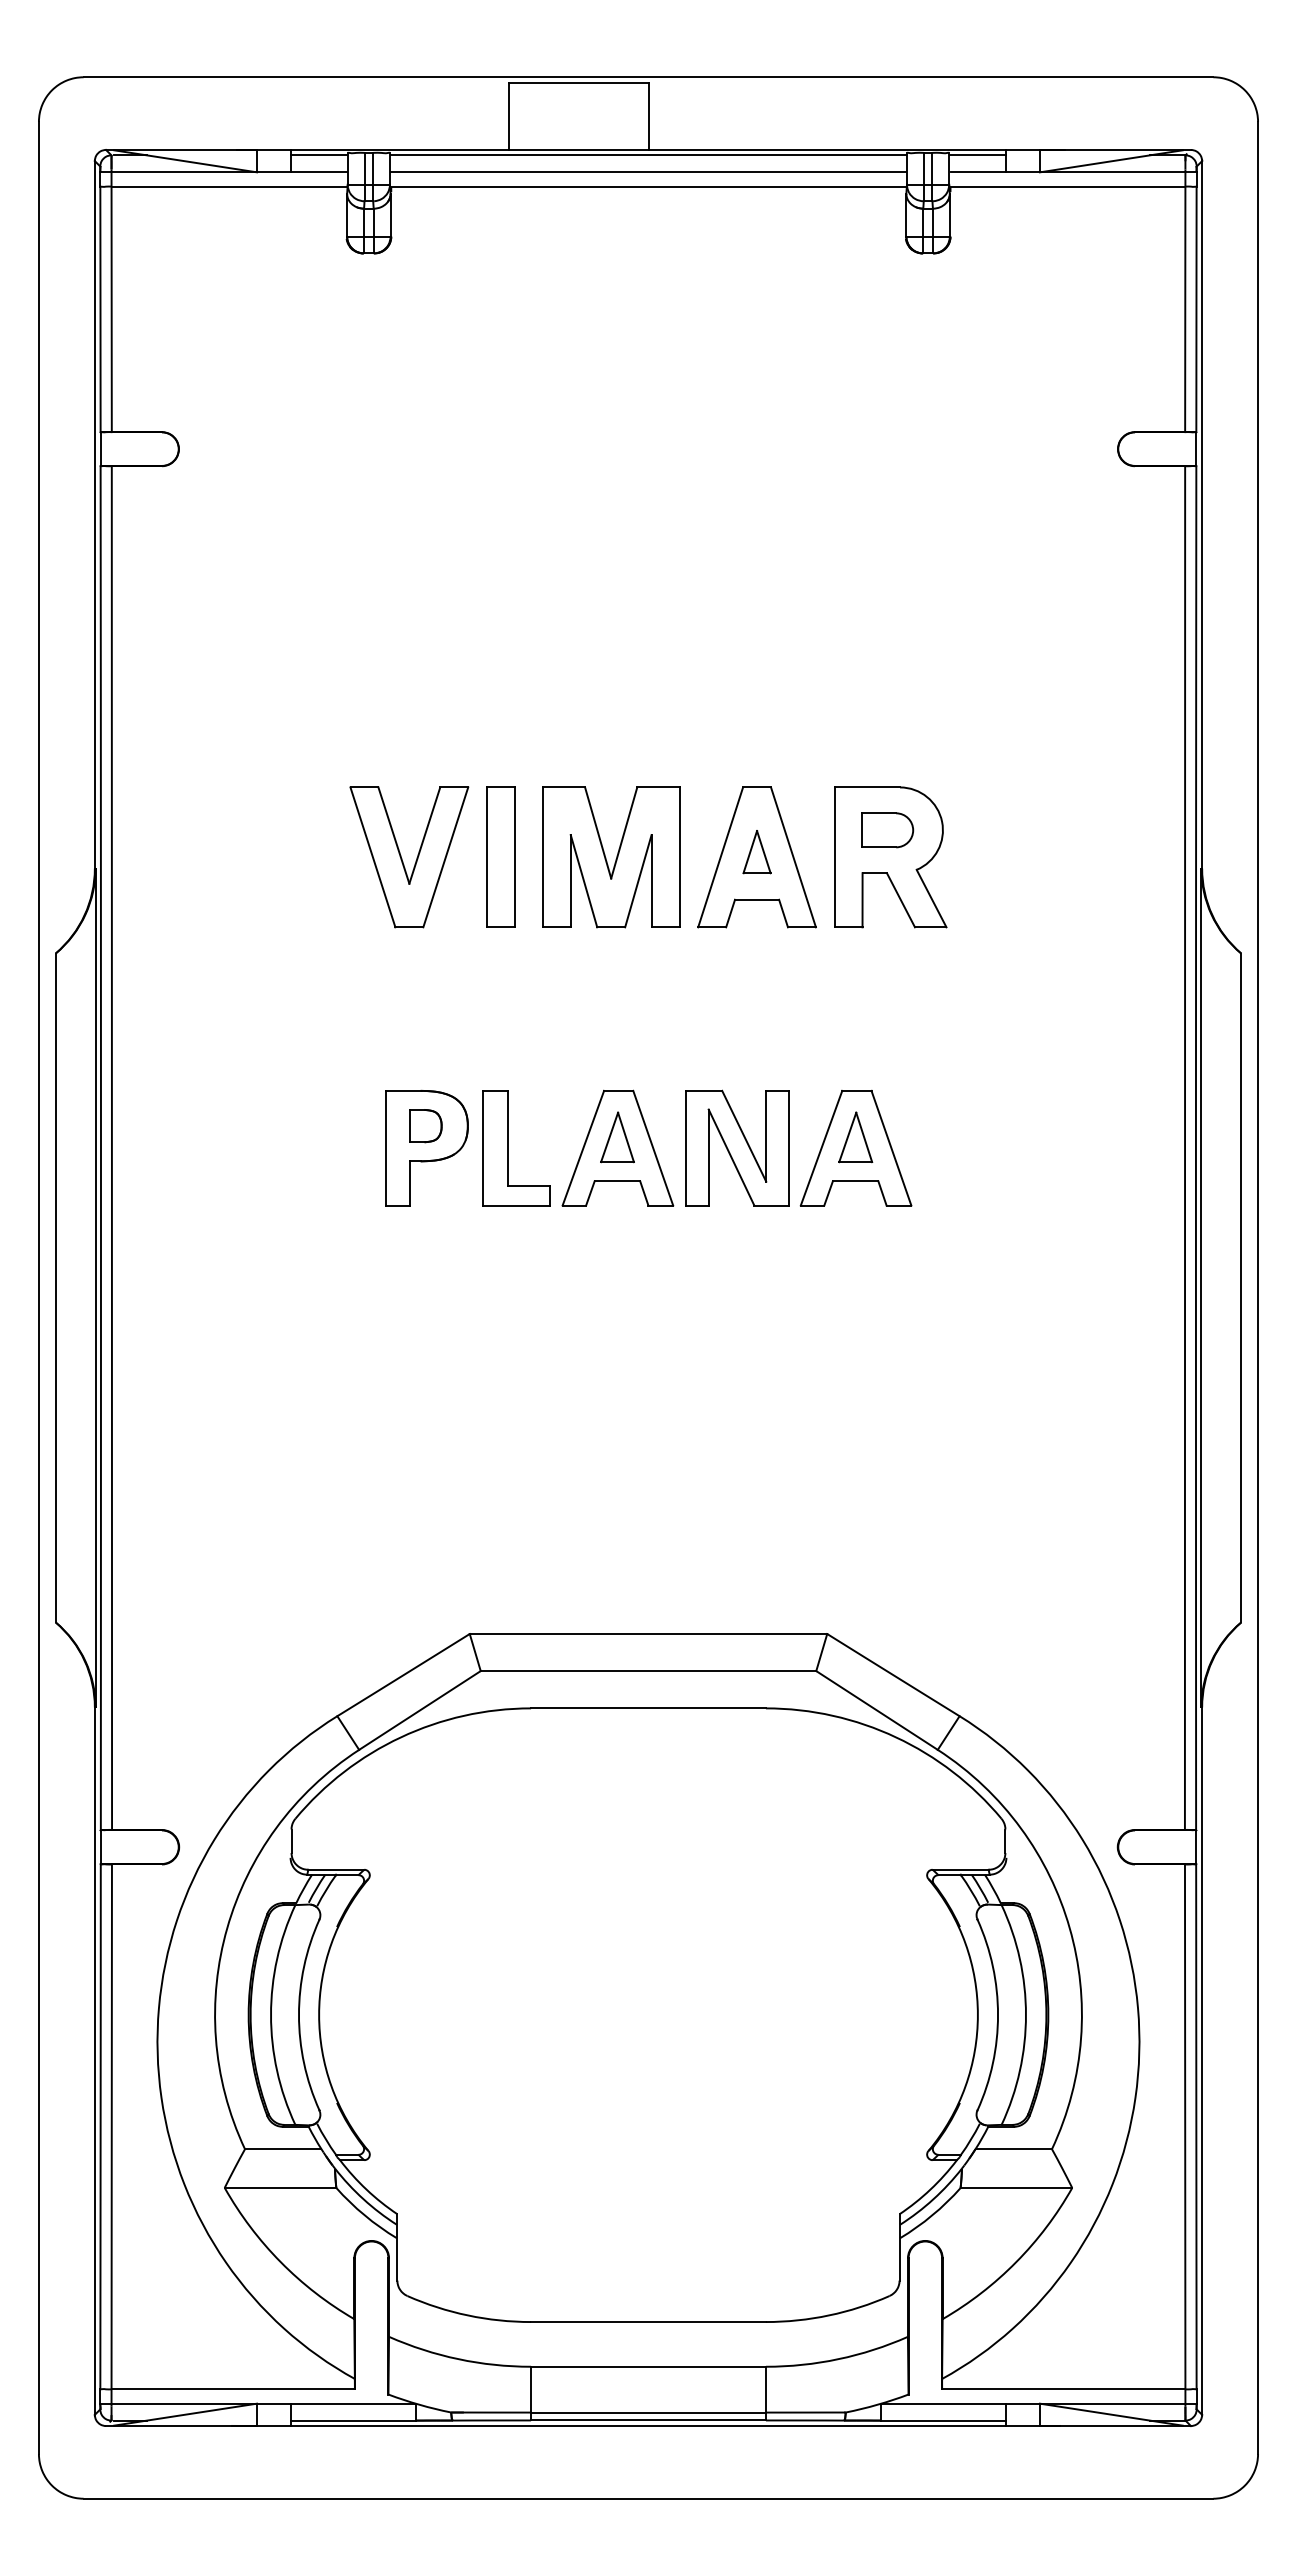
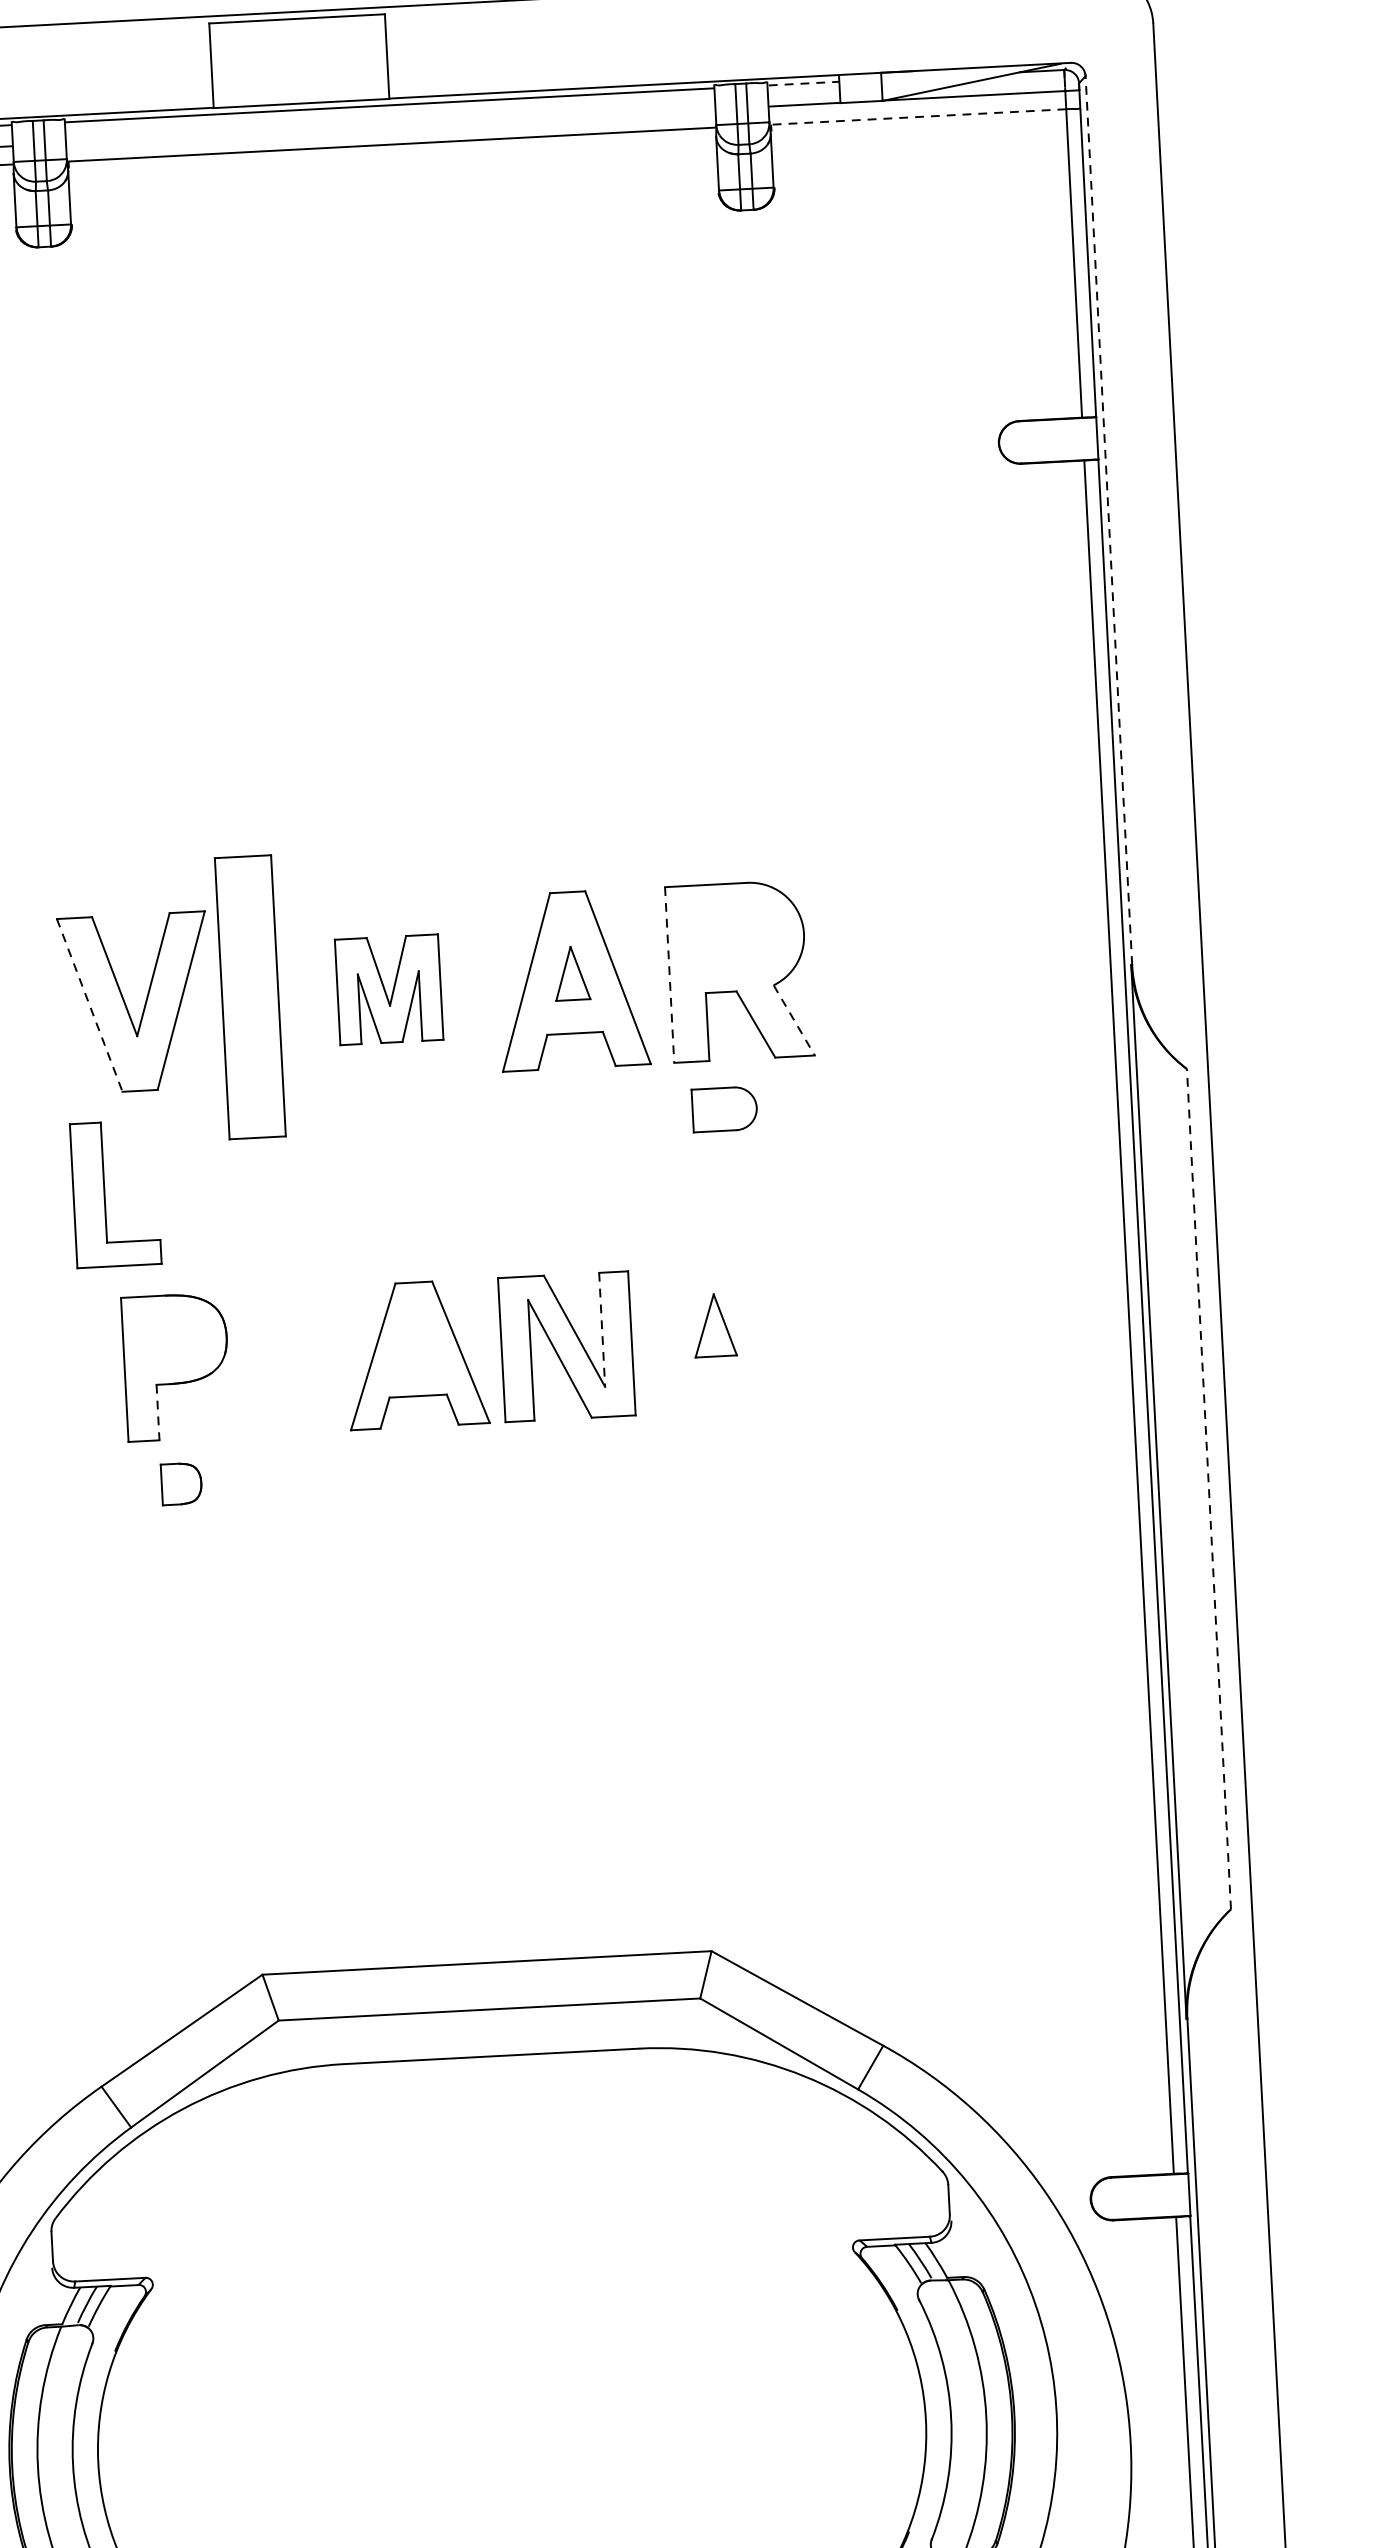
line: (978, 155) -> (804, 83), solid -> dashed
line: (648, 172) -> (390, 126), removed
line: (1067, 186) -> (918, 116), solid -> dashed
line: (1202, 514) -> (1109, 520), solid -> dashed
part: (887, 830) -> (724, 1109), moved
part: (500, 856) -> (249, 995), size x1.6
line: (373, 857) -> (90, 1005), solid -> dashed
part: (611, 857) -> (389, 989), size x0.6
line: (834, 857) -> (669, 975), solid -> dashed
line: (931, 899) -> (794, 1021), solid -> dashed
part: (425, 1126) -> (181, 1484), moved
line: (766, 1136) -> (602, 1330), solid -> dashed
part: (617, 1137) -> (415, 1341), removed
part: (855, 1147) -> (715, 1338), removed
part: (508, 1148) -> (105, 1194), moved
line: (410, 1183) -> (158, 1412), solid -> dashed
line: (1241, 1287) -> (1209, 1488), solid -> dashed

